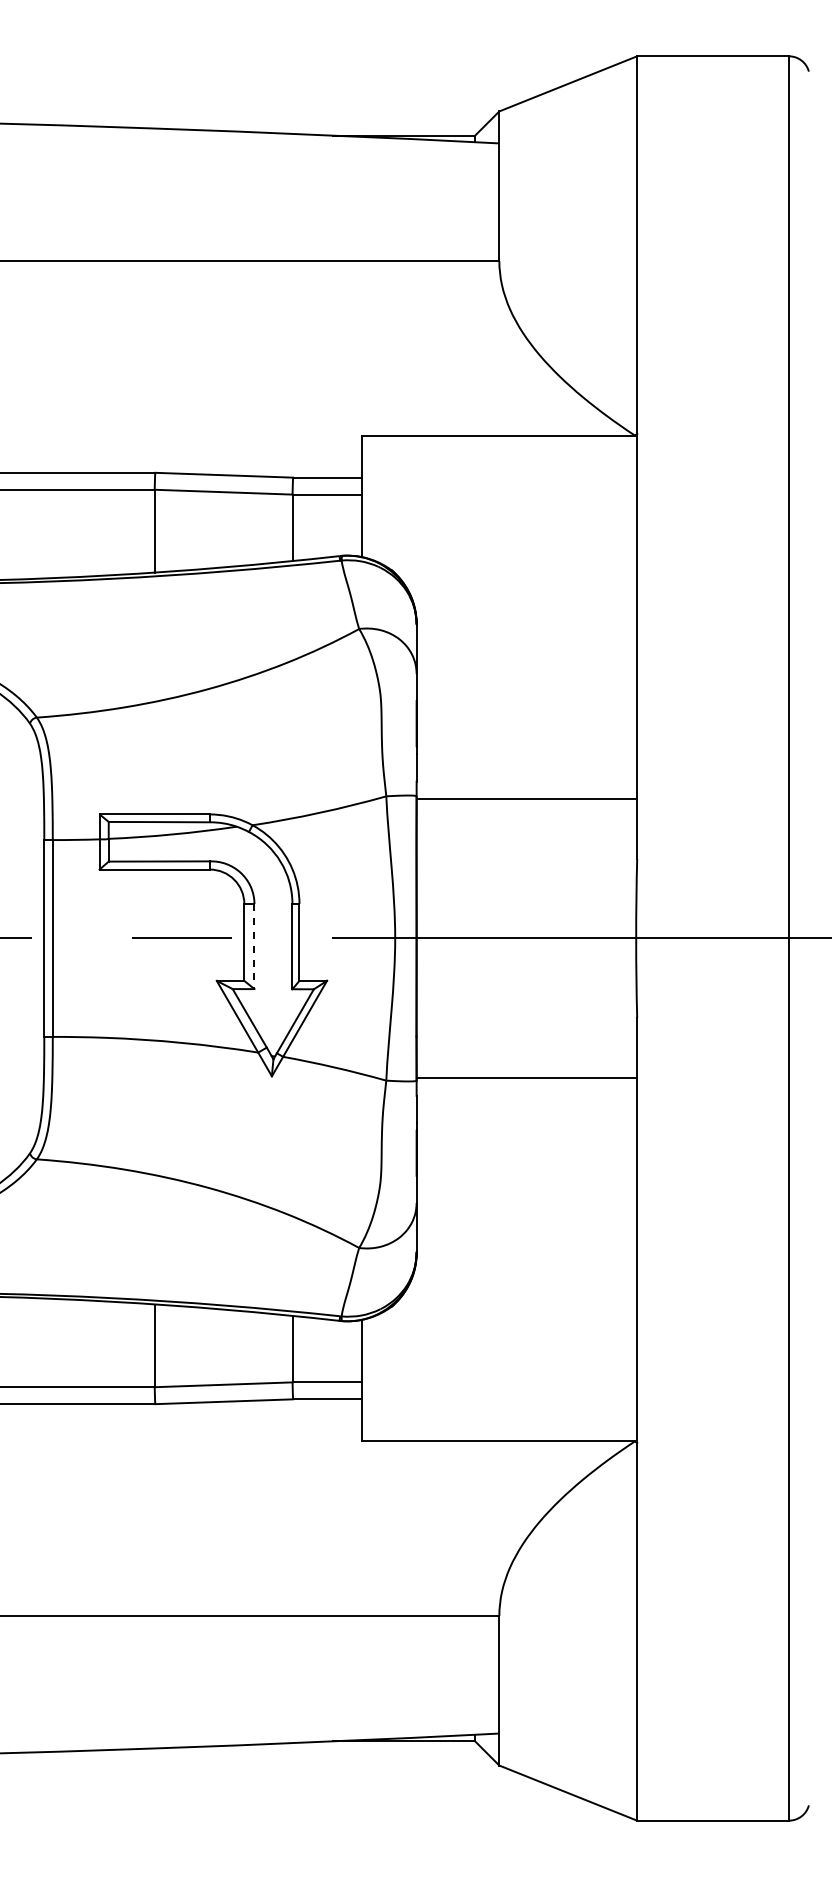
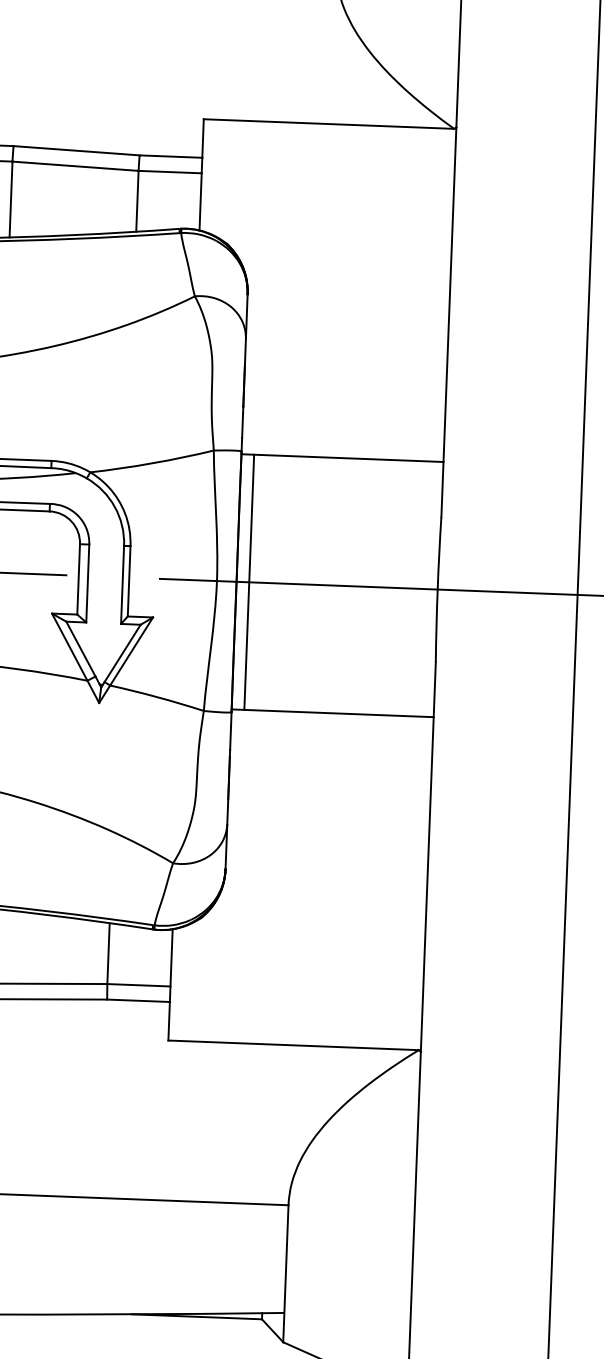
line: (430, 938) -> (249, 582), added
line: (254, 946) -> (87, 583), dashed -> solid

